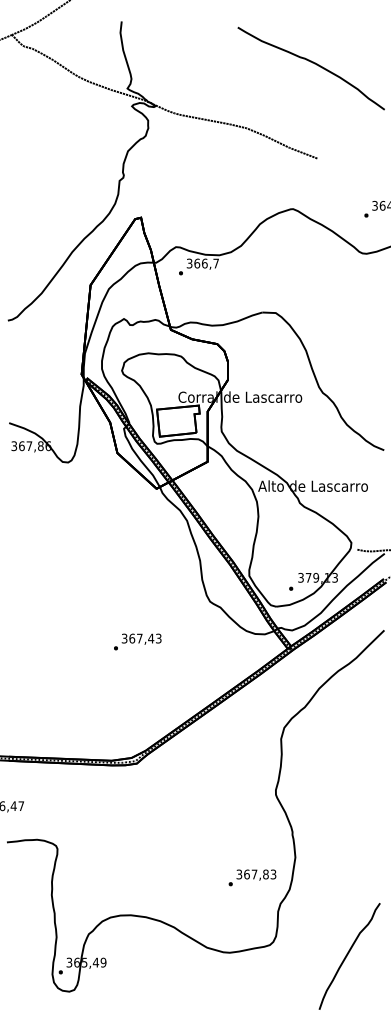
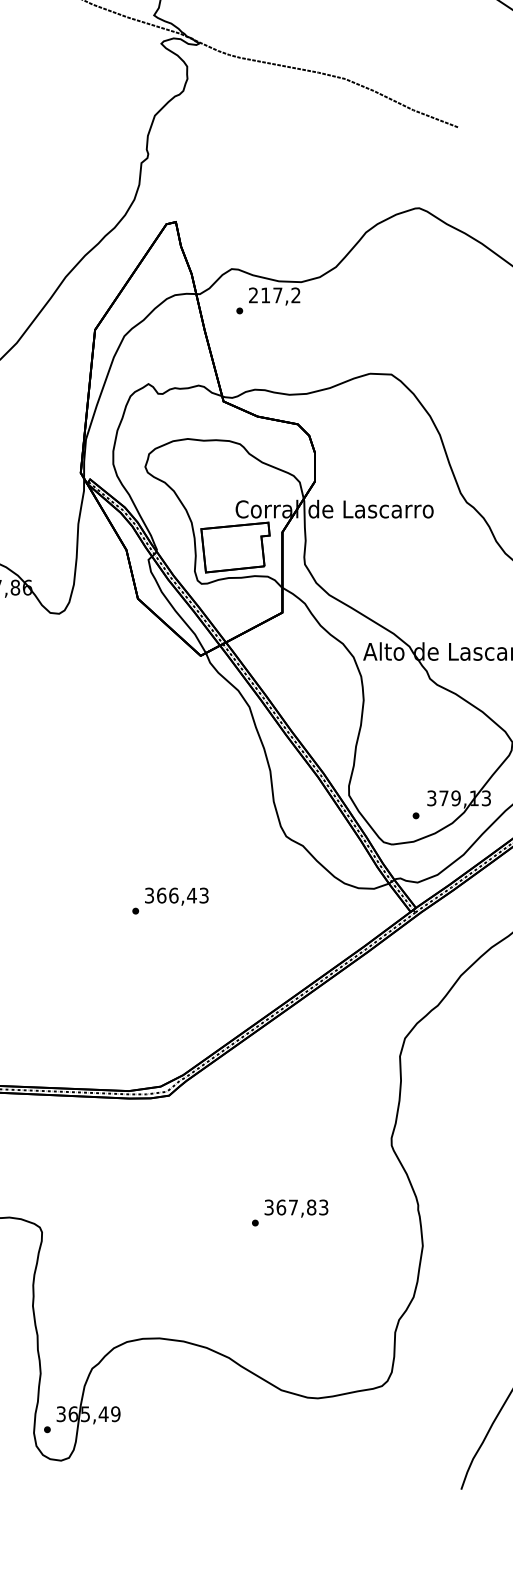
text: (202, 263) -> (274, 295), 366,7 -> 217,2
text: (139, 638) -> (173, 895), 367,43 -> 366,43
text: (252, 877) -> (290, 1212), moved

